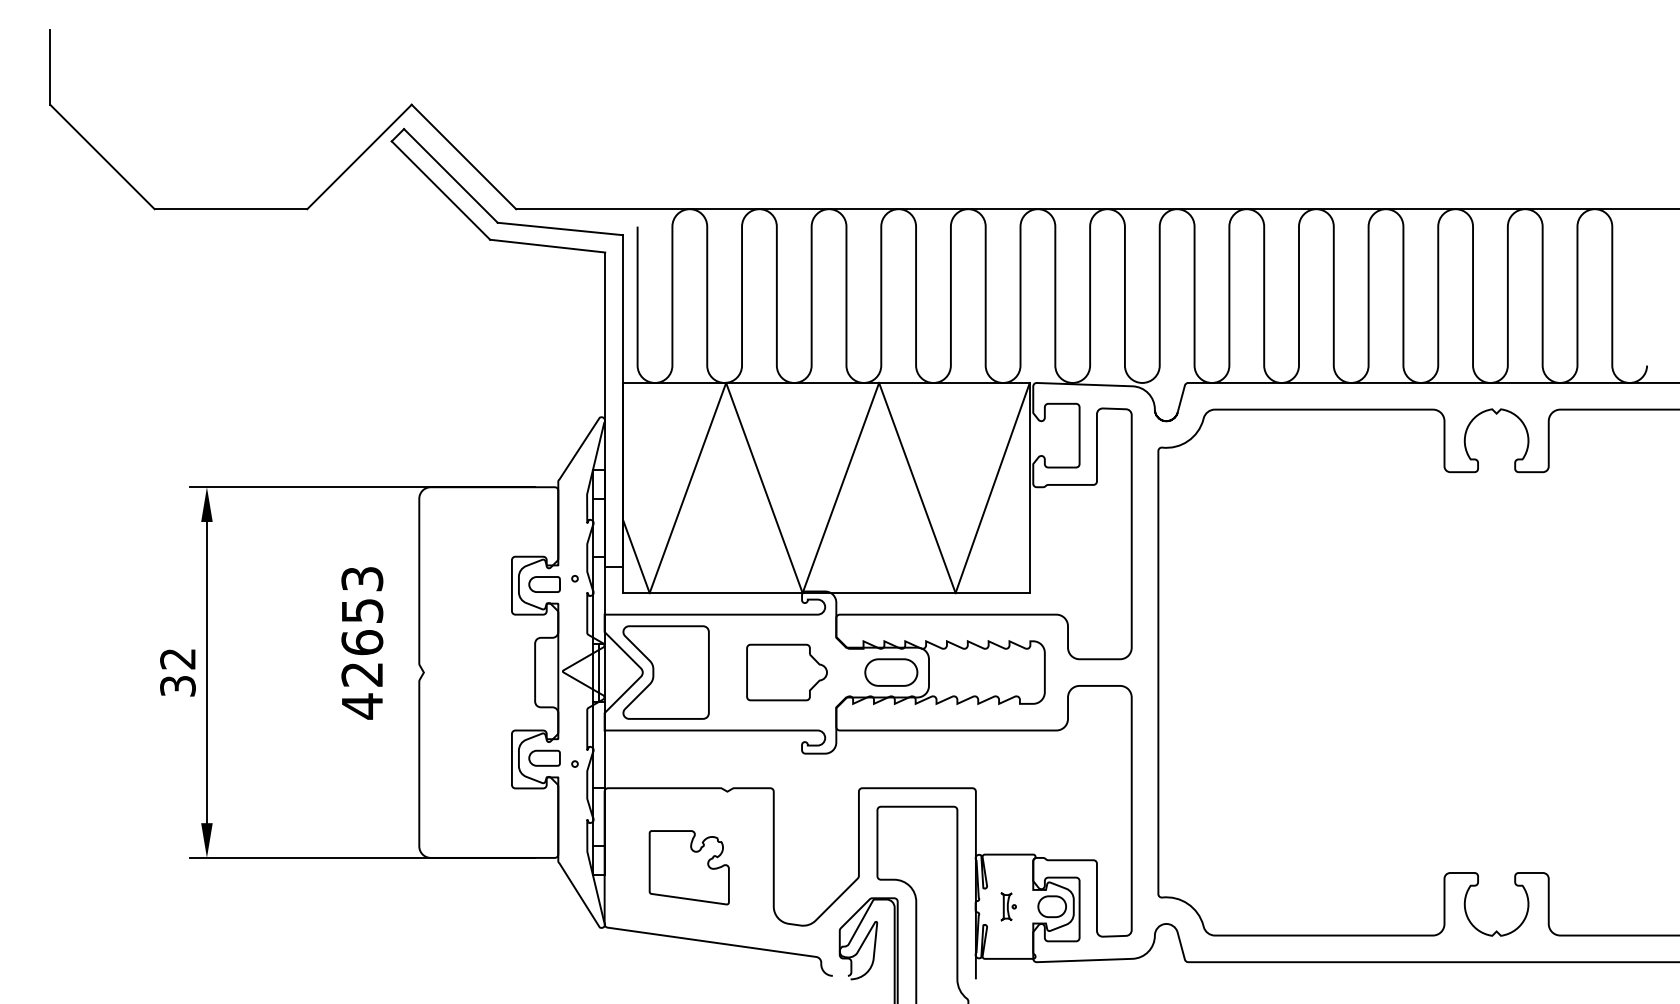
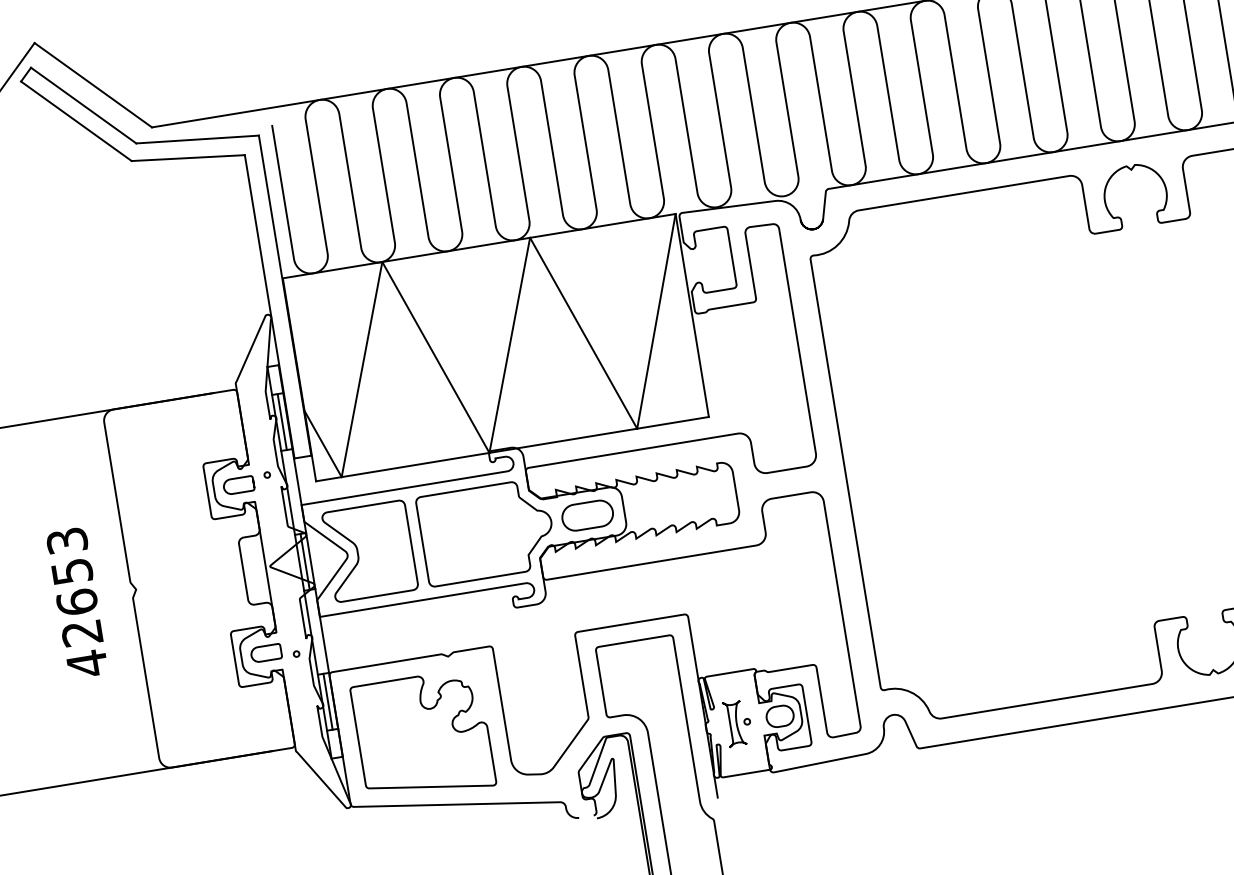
line: (598, 527) -> (281, 421), added
text: (362, 643) -> (77, 603), moved
part: (786, 672) -> (486, 532), size x1.67
line: (598, 817) -> (327, 701), added
part: (689, 867) -> (423, 735), size x1.67
part: (1008, 906) -> (737, 723), size x1.67

